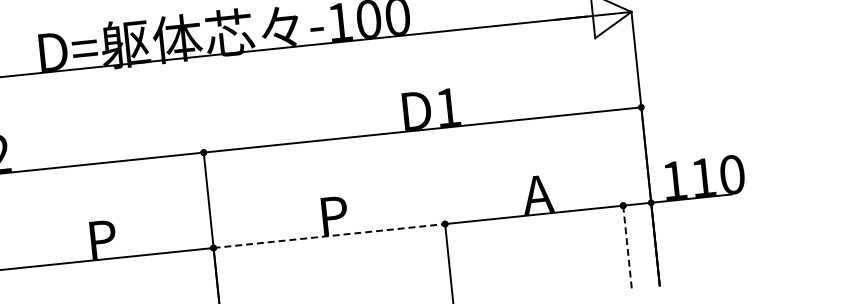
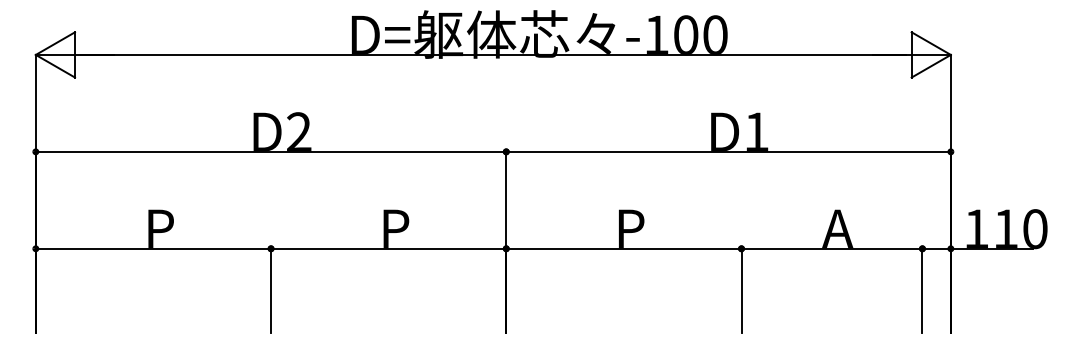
line: (328, 235) -> (623, 248), dashed -> solid
line: (627, 246) -> (922, 290), dashed -> solid

